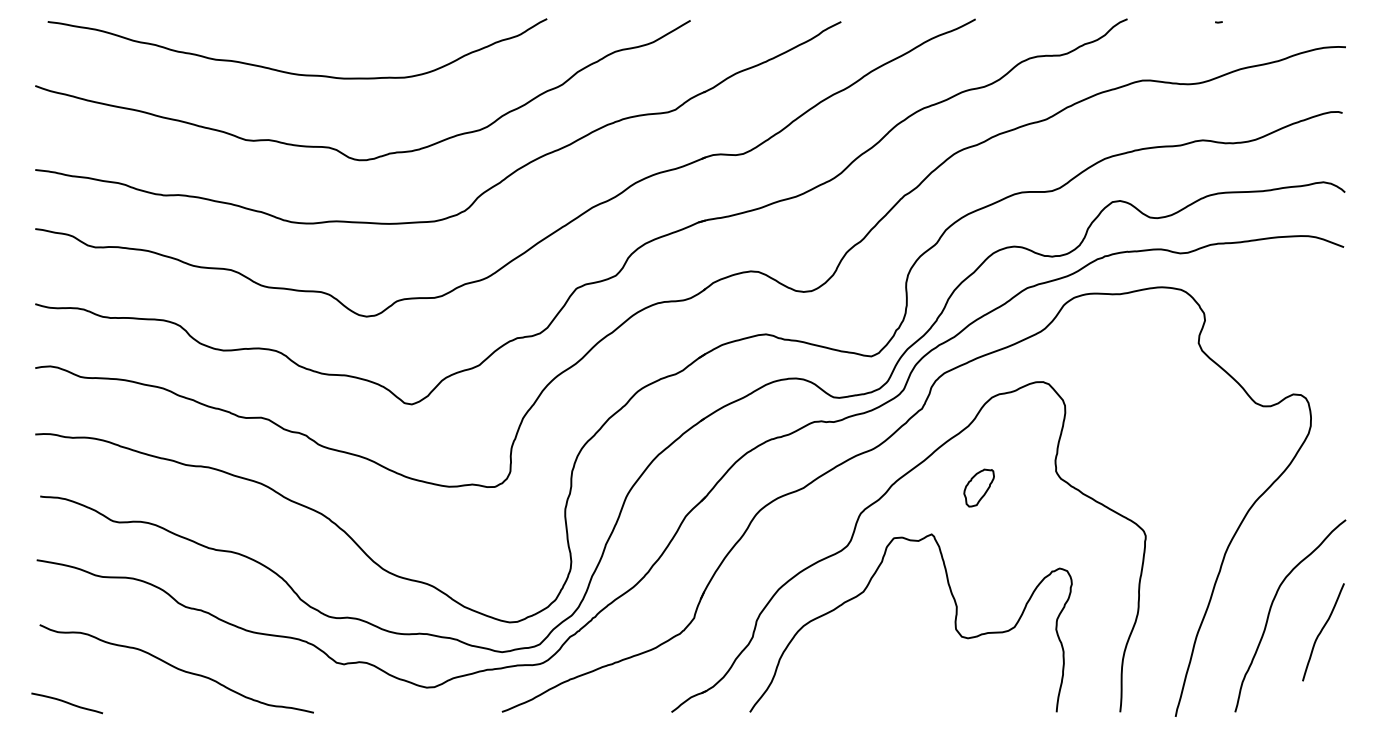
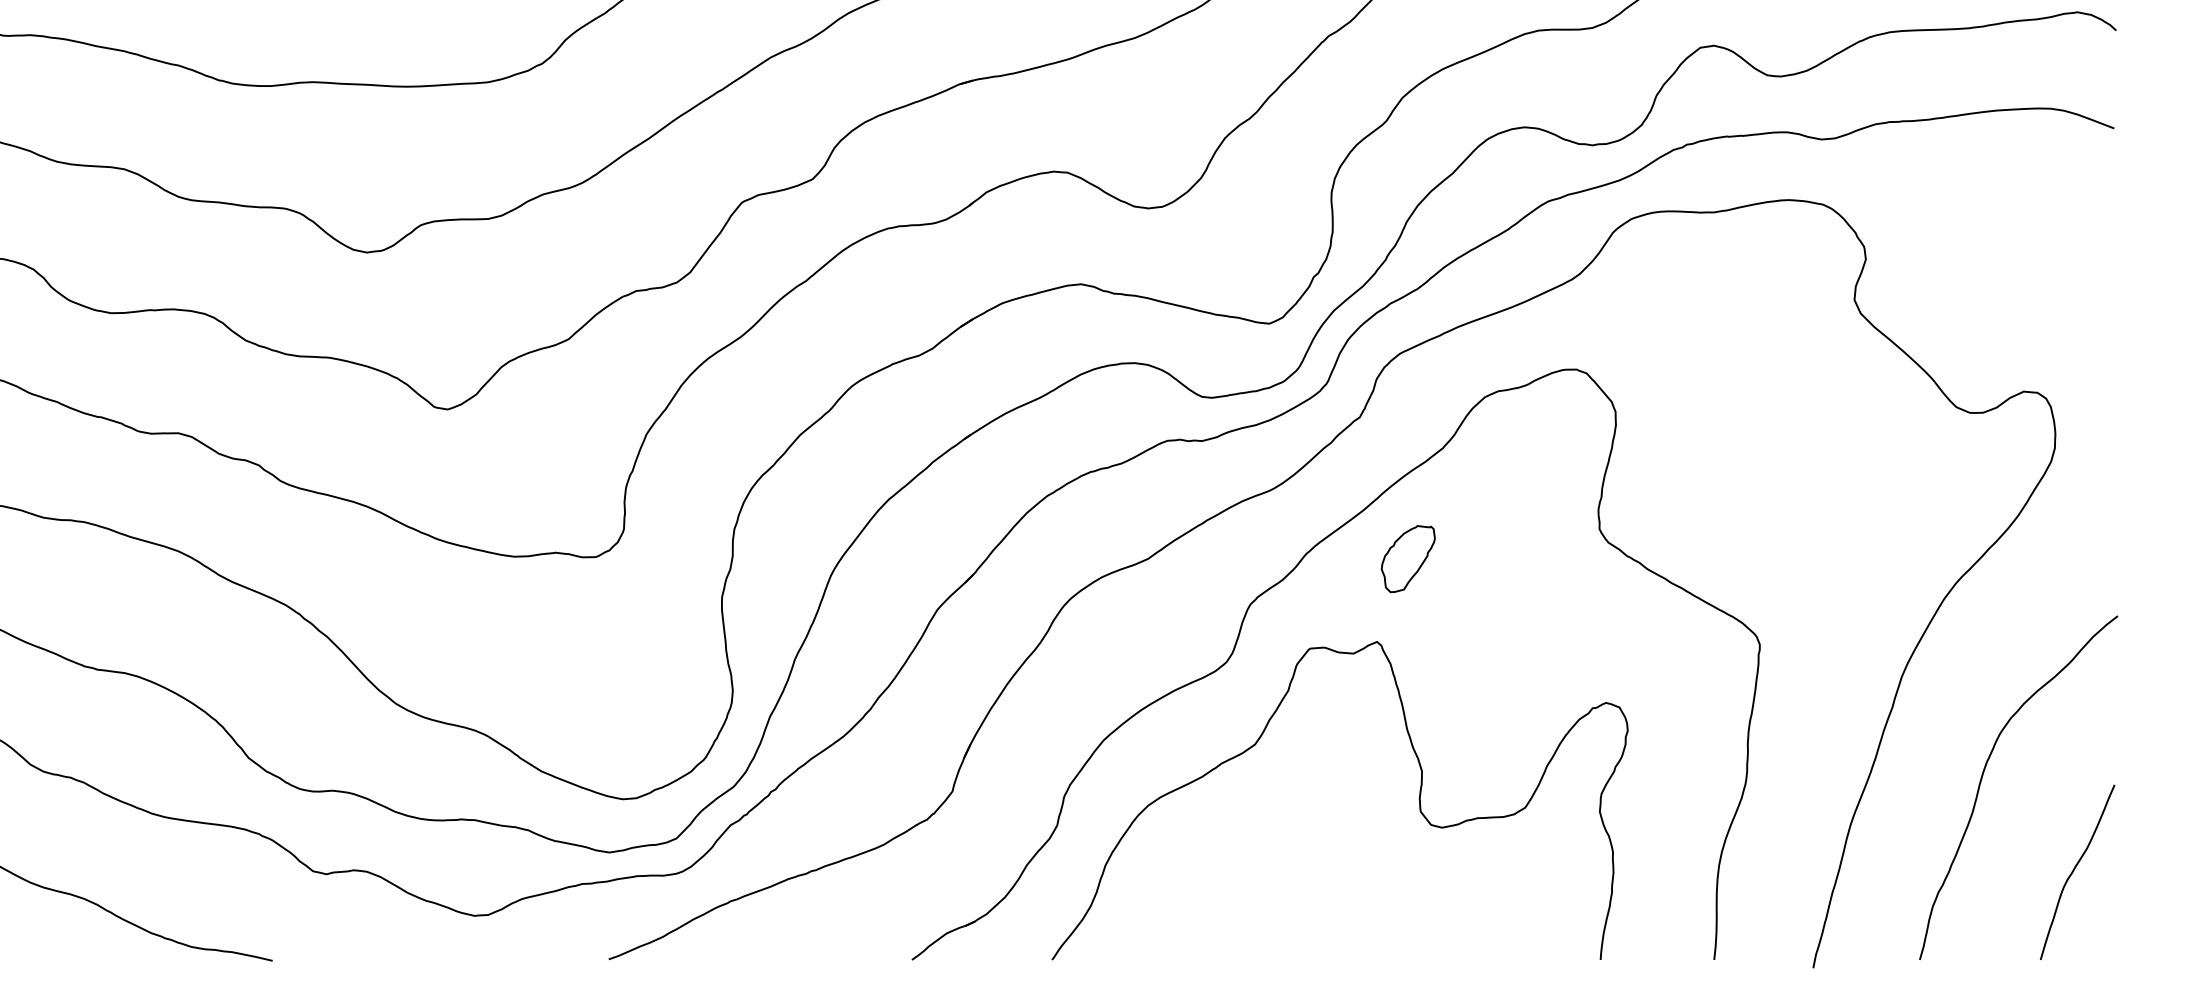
part: (978, 487) -> (1407, 558), moved
curve: (1322, 631) -> (2075, 870), moved

